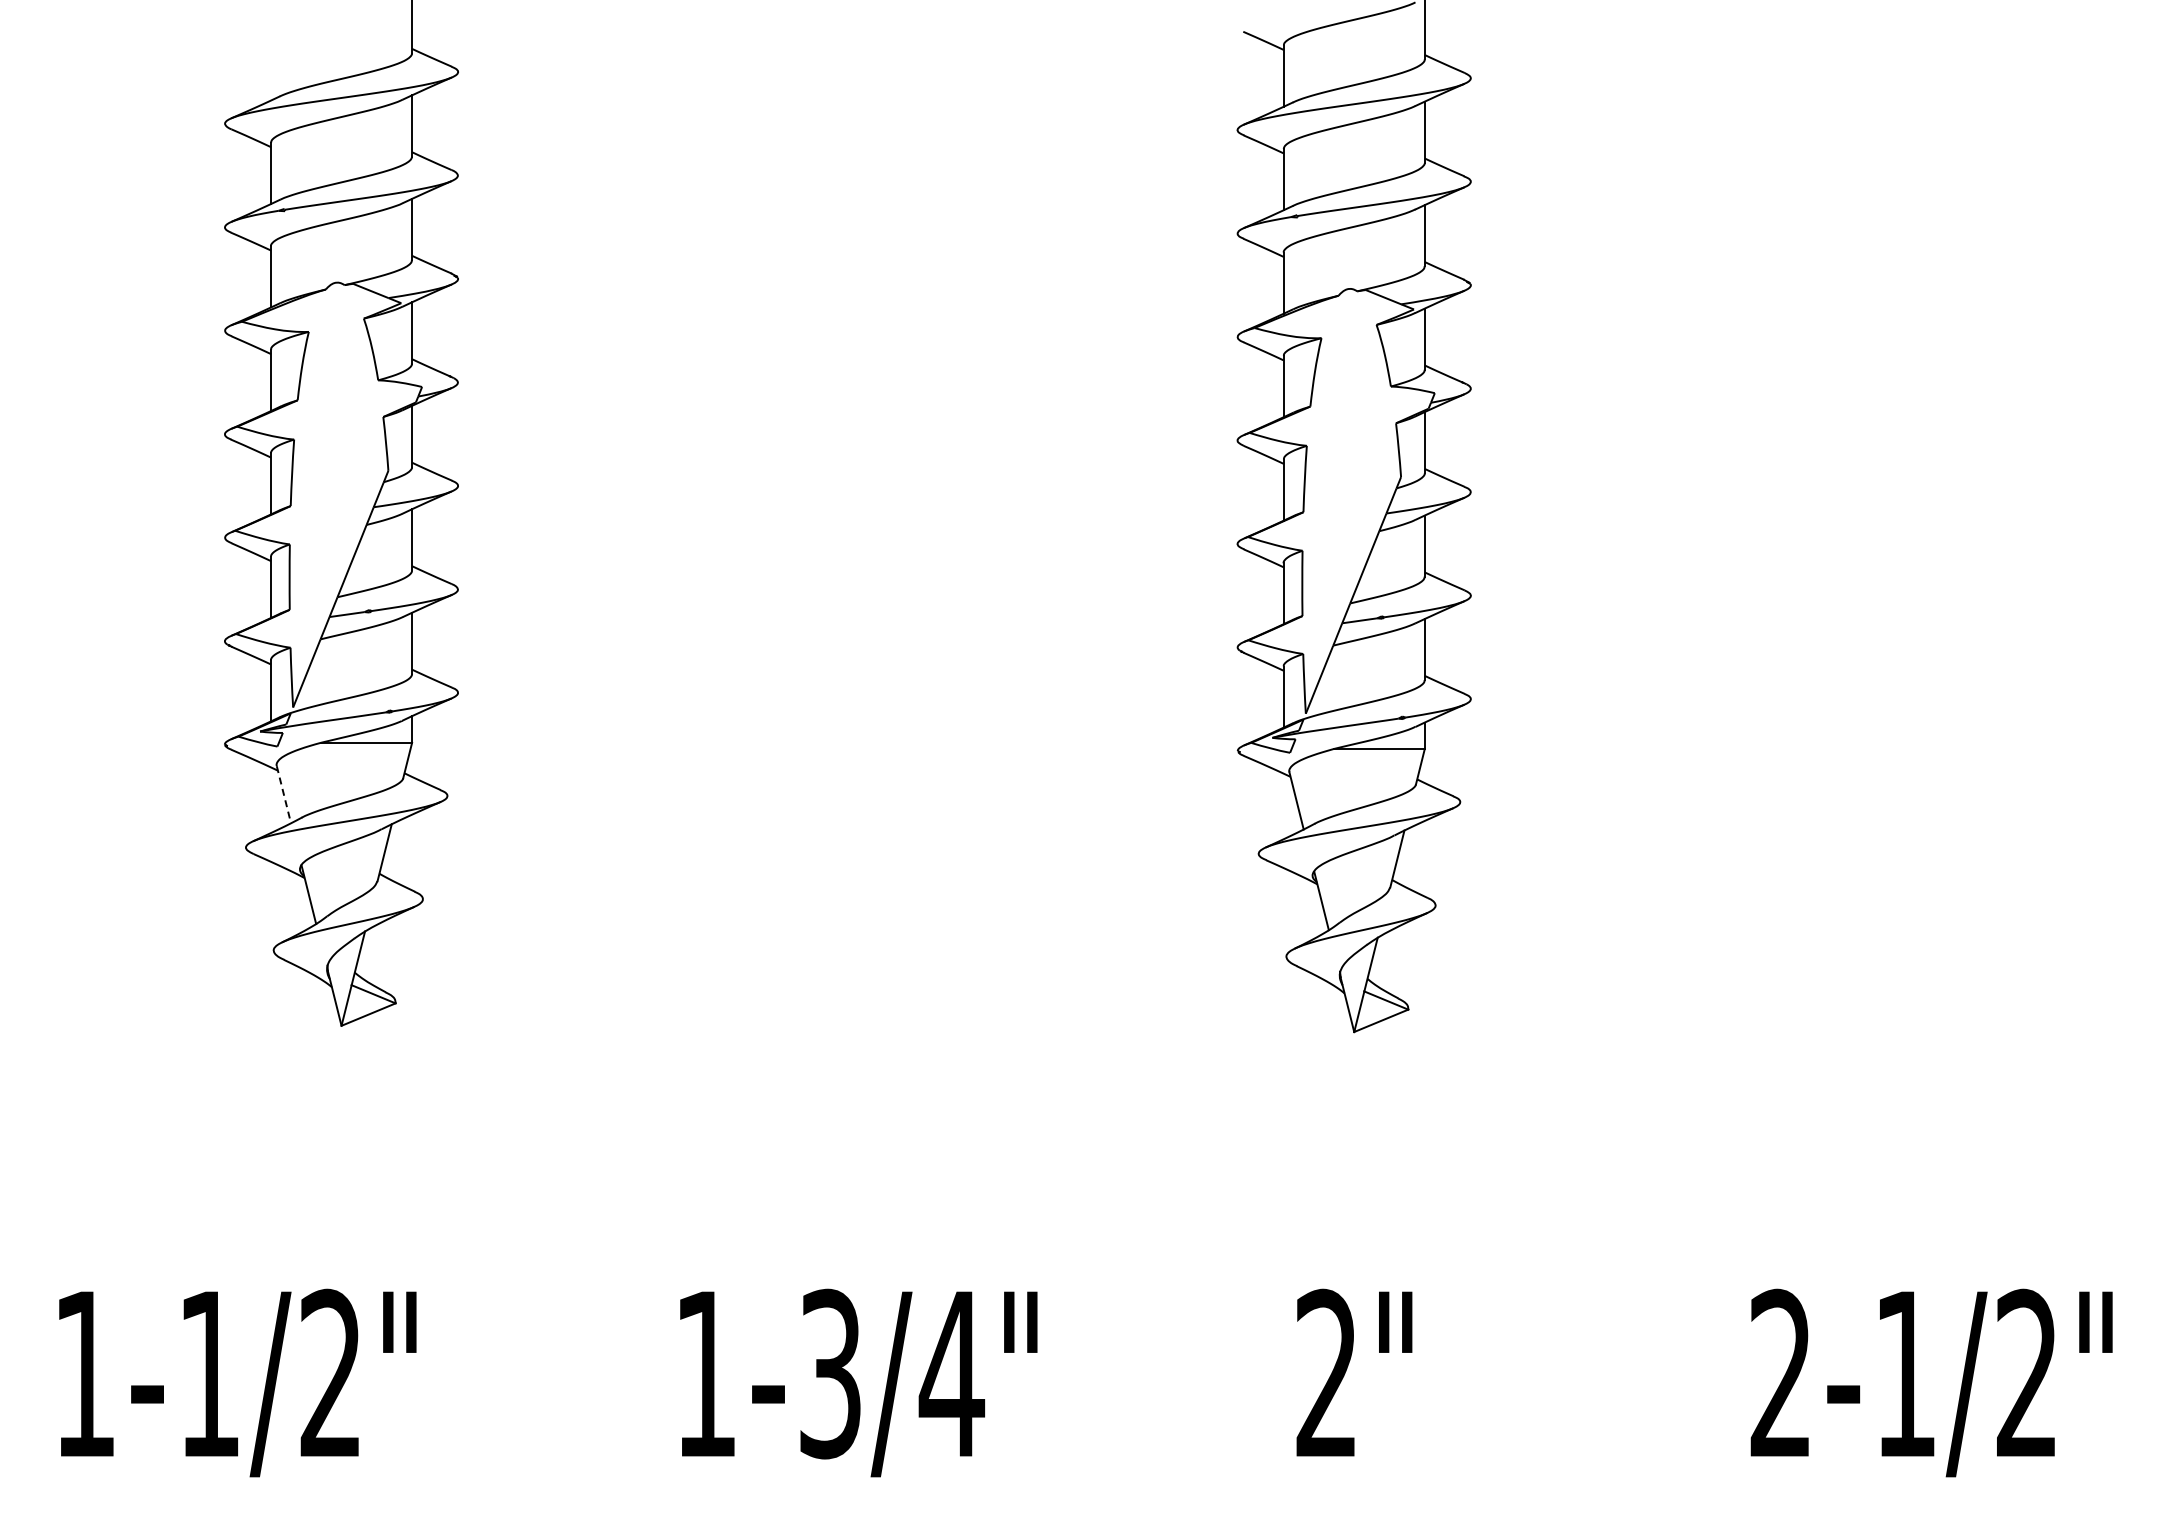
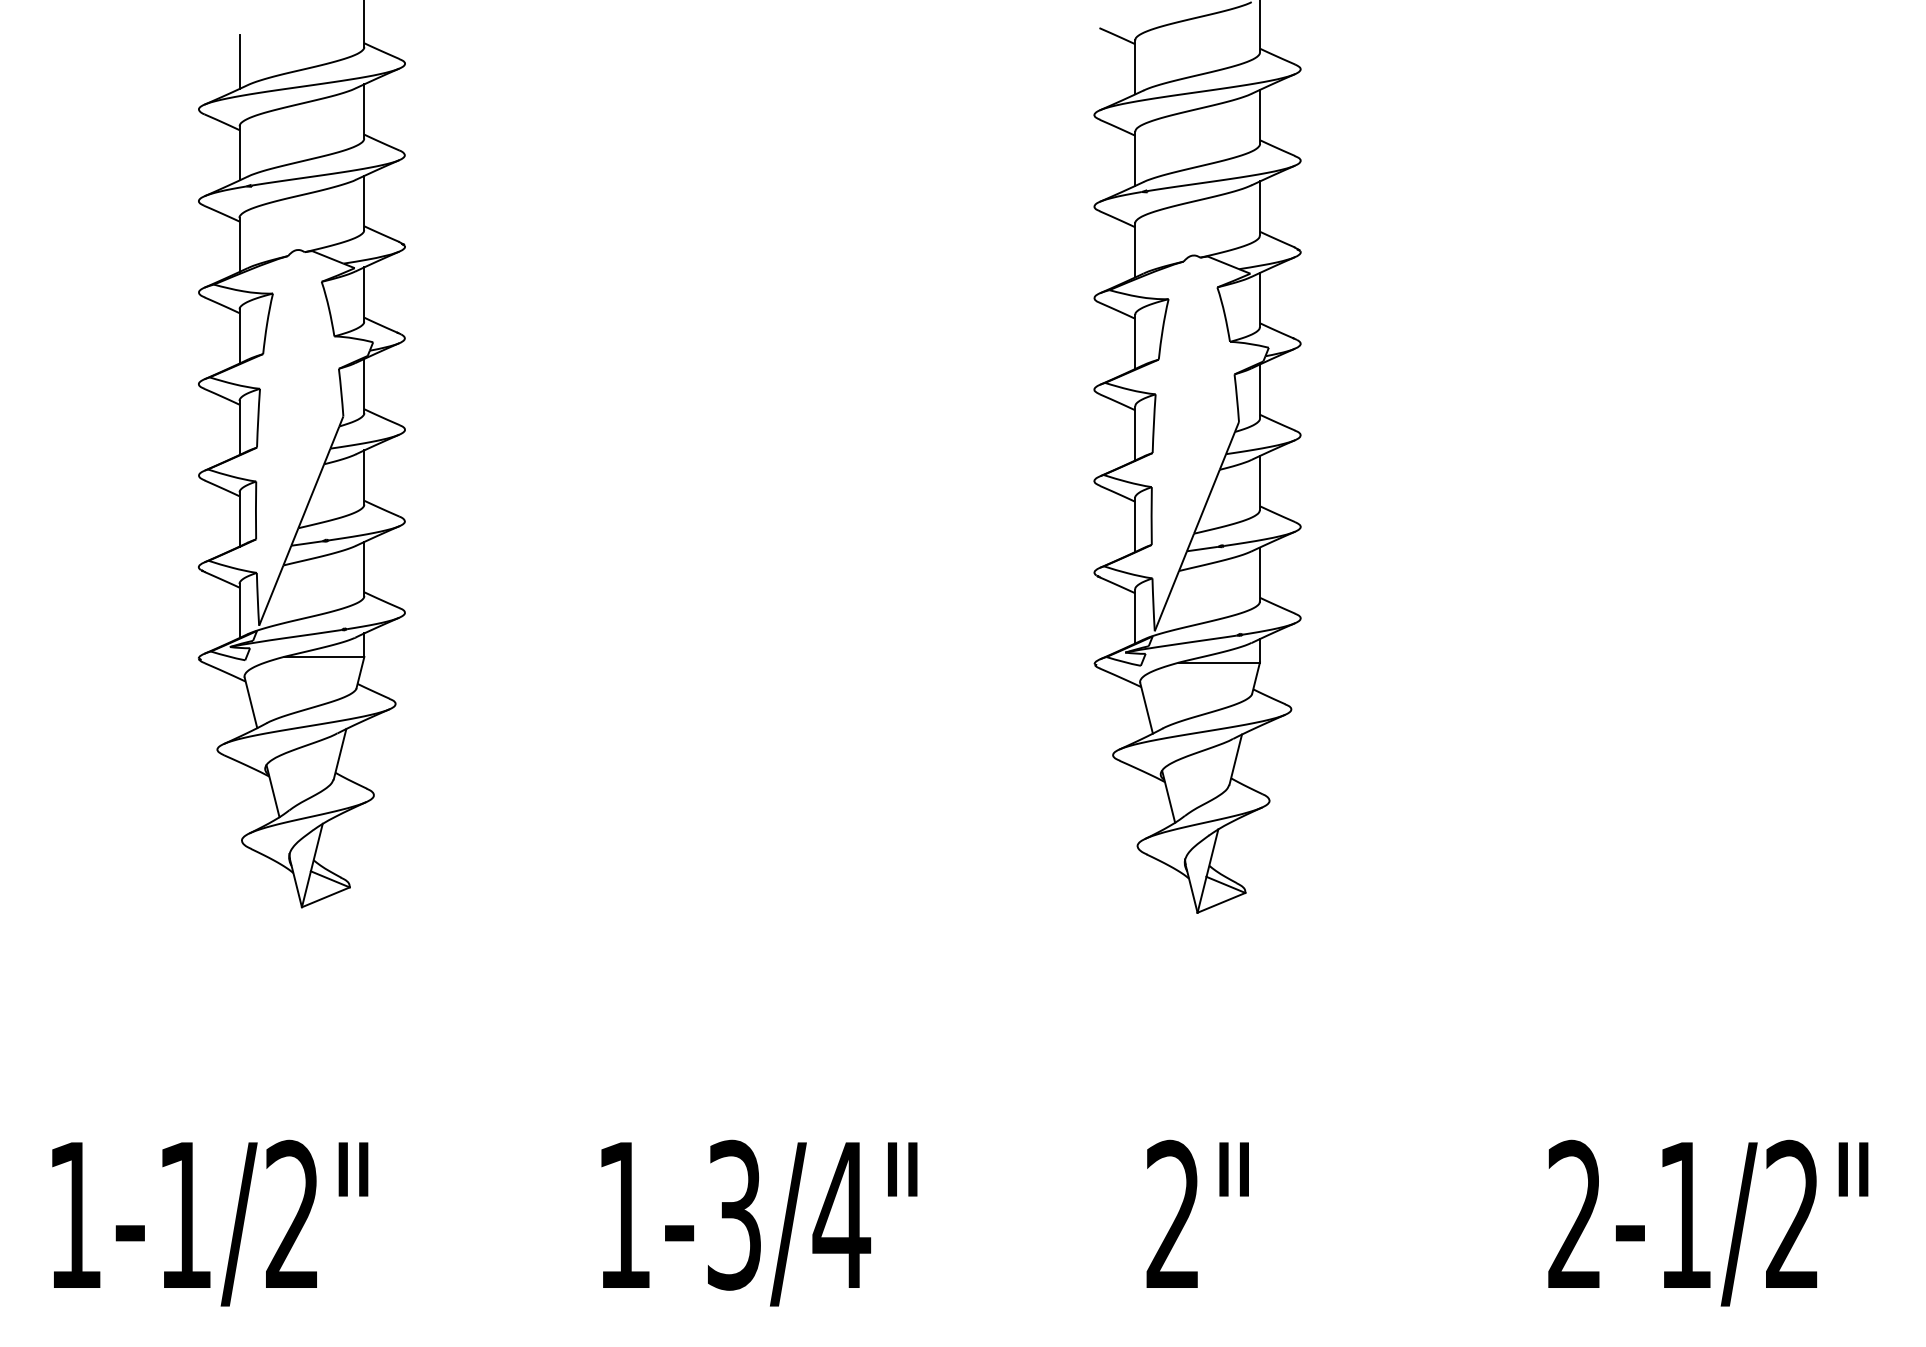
line: (271, 69) -> (240, 61), added
line: (284, 795) -> (251, 703), dashed -> solid

